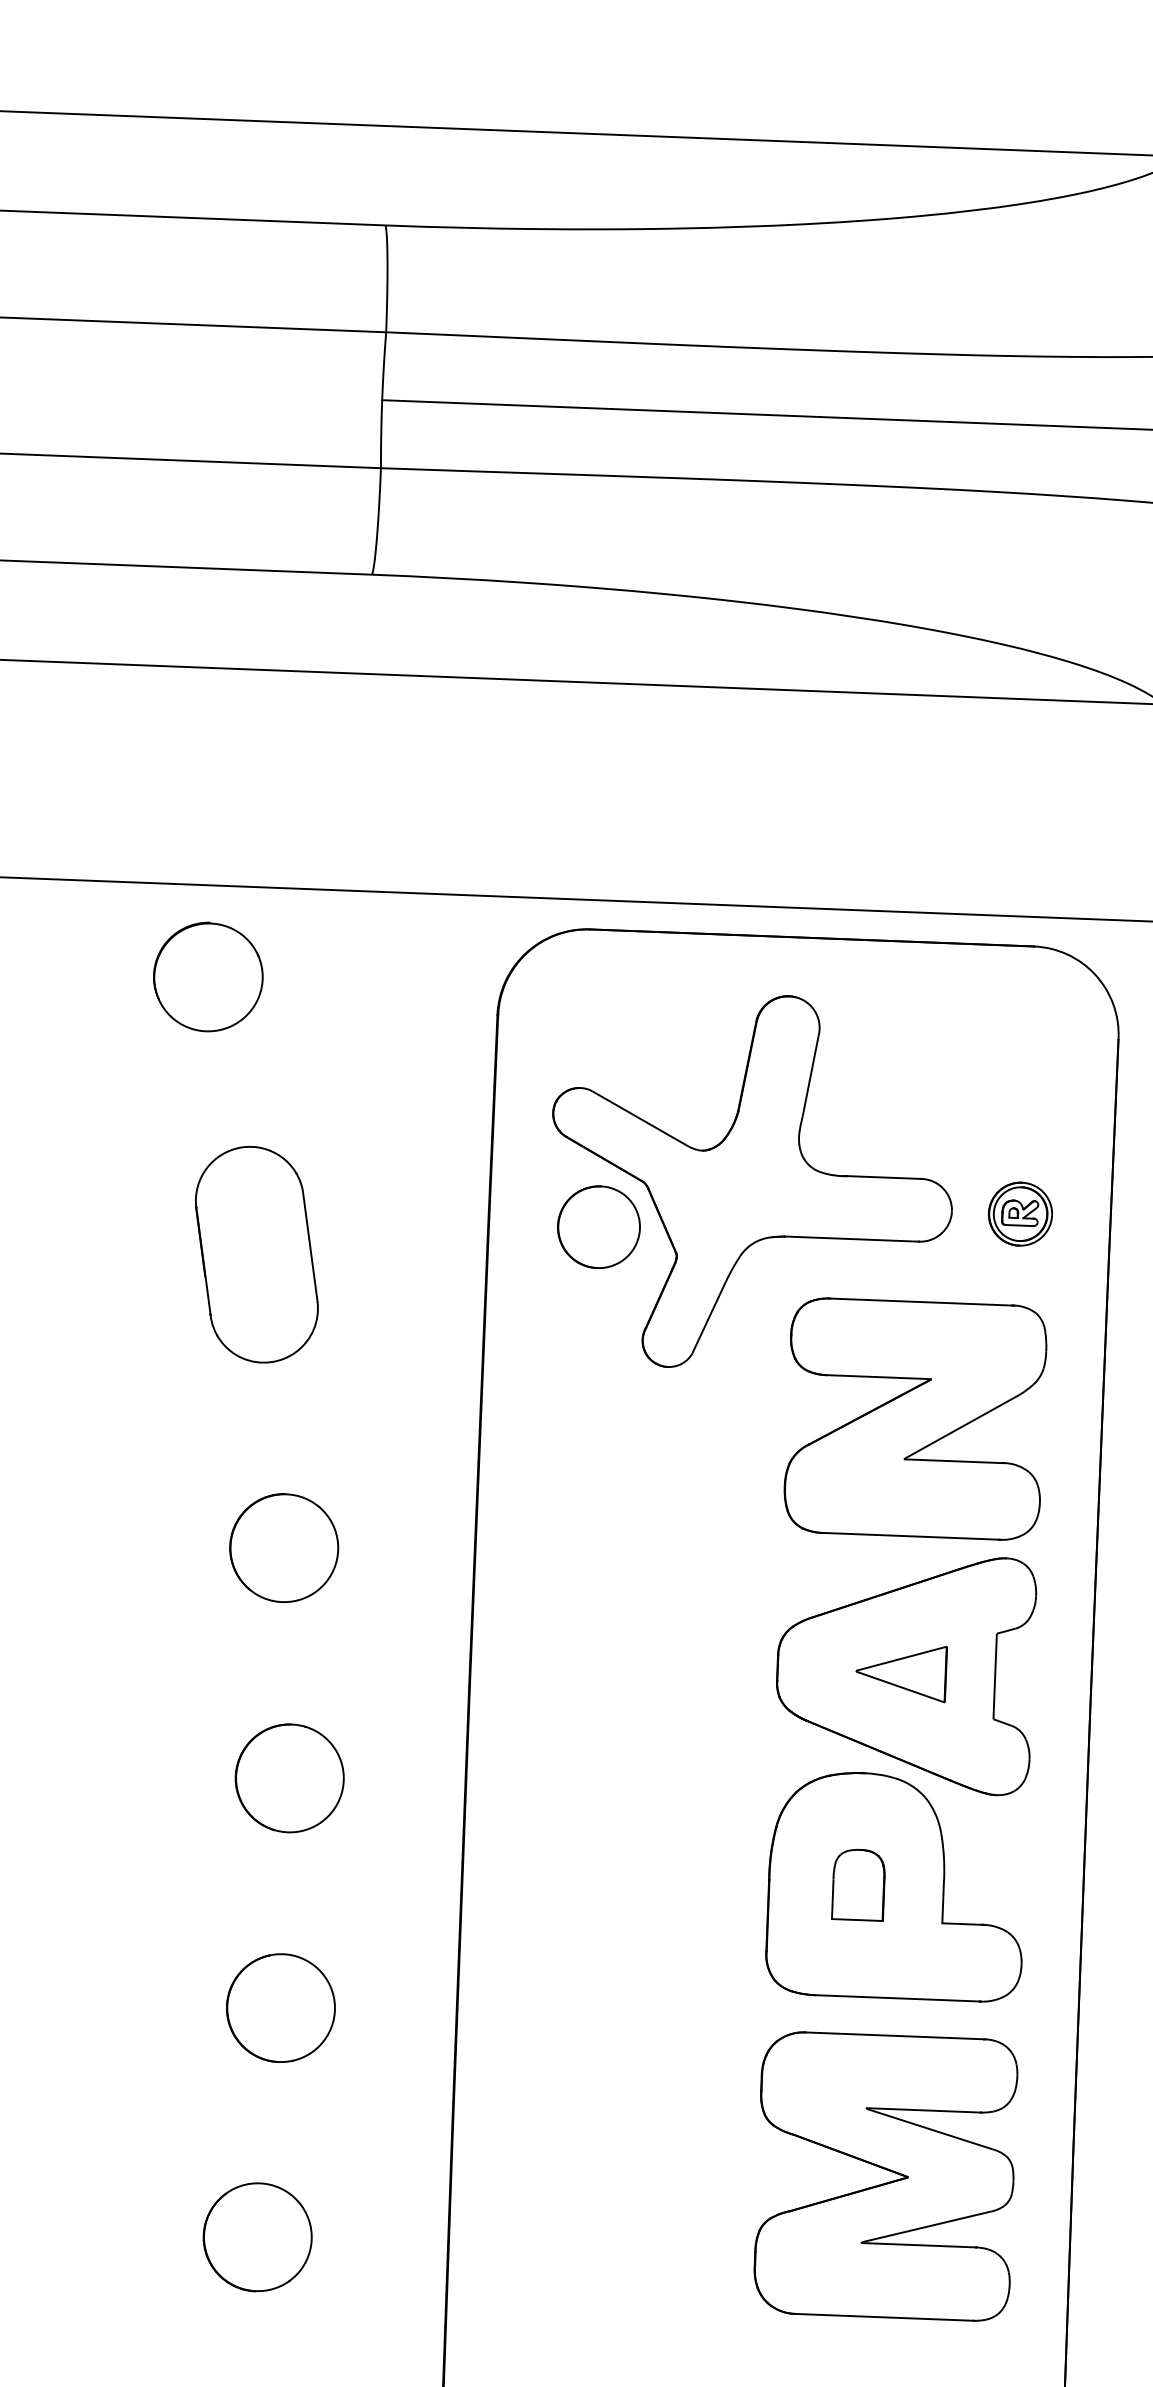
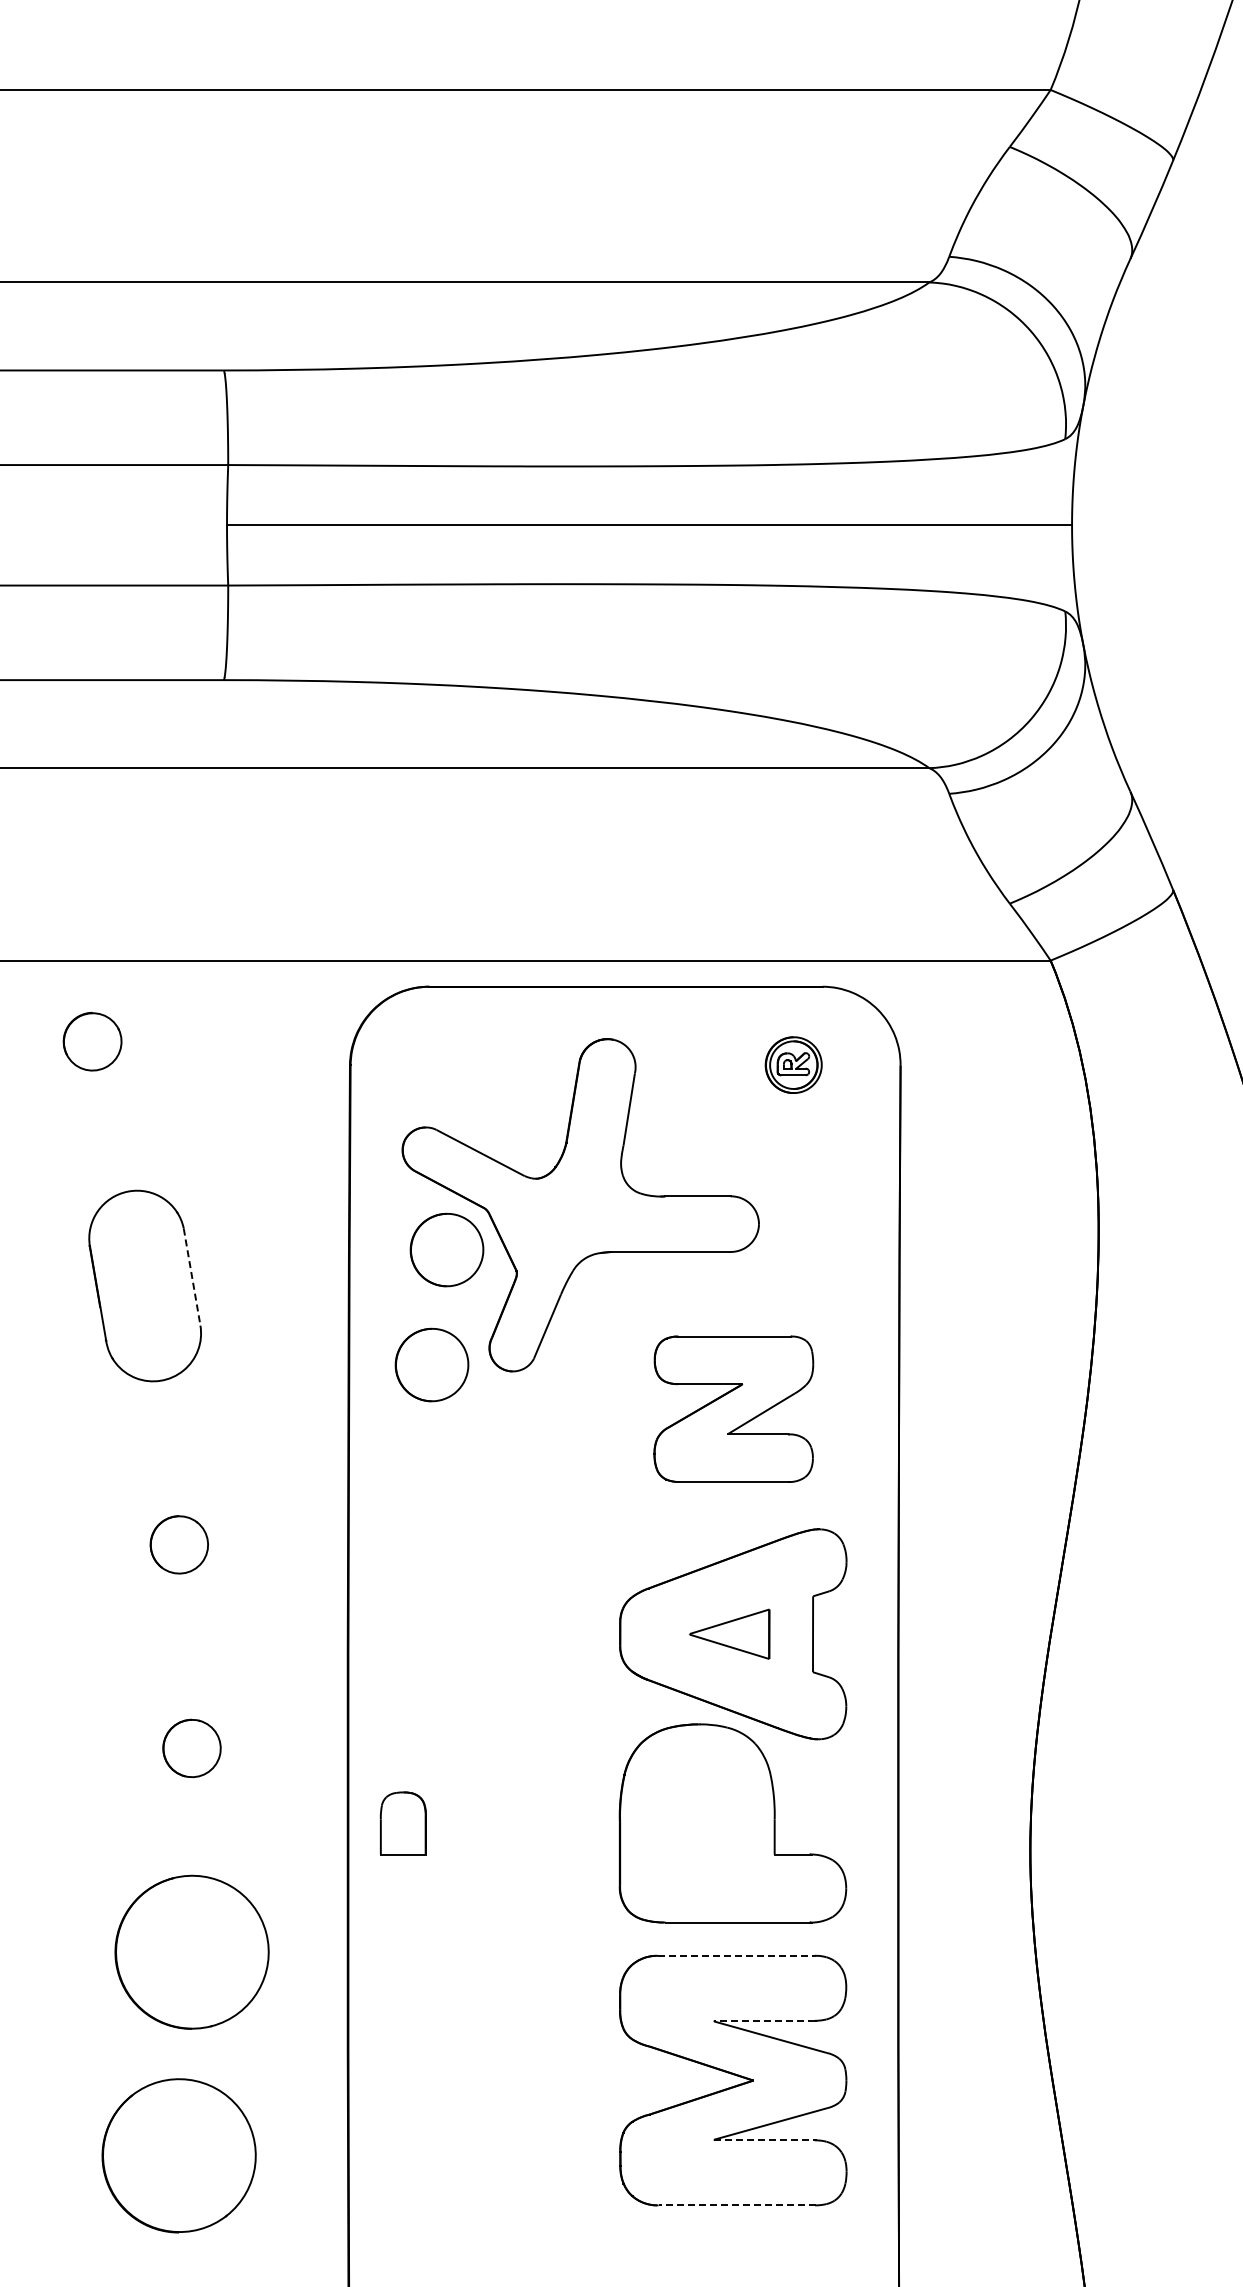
part: (208, 976) -> (92, 1041), size x0.6
part: (1020, 1213) -> (793, 1064), moved
line: (310, 1247) -> (192, 1277), solid -> dashed
part: (576, 1355) -> (431, 1364), added
part: (915, 1419) -> (733, 1409), size x0.7
part: (284, 1547) -> (179, 1544), size x0.6
part: (289, 1778) -> (191, 1748), size x0.6
part: (857, 1884) -> (402, 1823), moved
part: (280, 2007) -> (191, 1951), size x1.6
line: (896, 2035) -> (737, 1955), solid -> dashed
line: (923, 2110) -> (764, 2020), solid -> dashed
part: (257, 2236) -> (179, 2155), size x1.6
line: (918, 2245) -> (764, 2140), solid -> dashed
line: (884, 2317) -> (736, 2205), solid -> dashed

